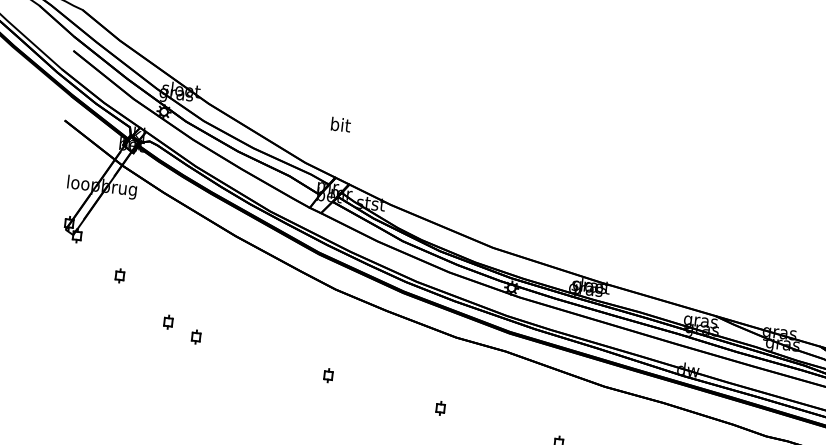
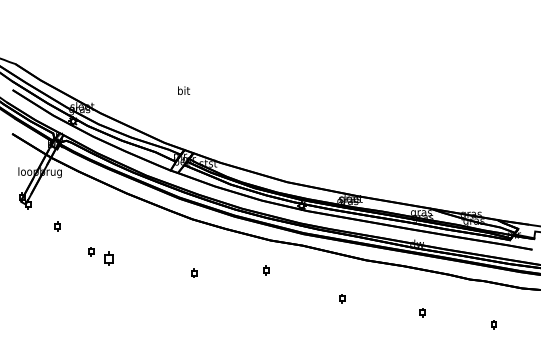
text: (341, 124) -> (184, 90), moved
part: (196, 336) -> (109, 258), size x1.6
part: (441, 408) -> (266, 270), moved

